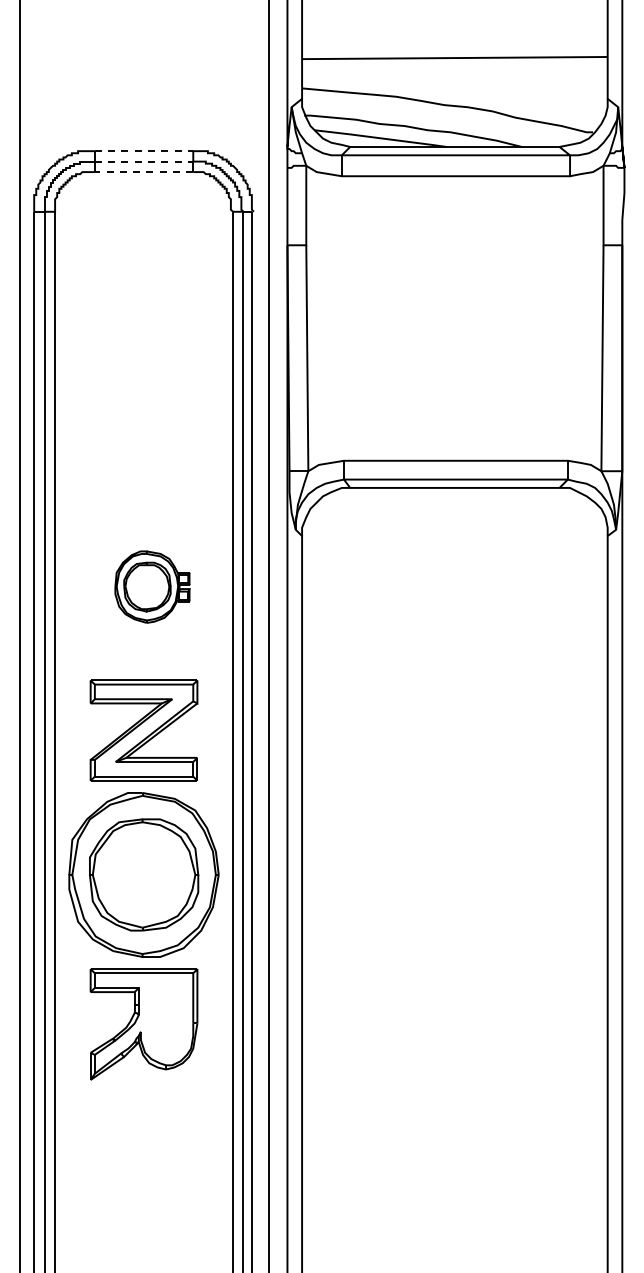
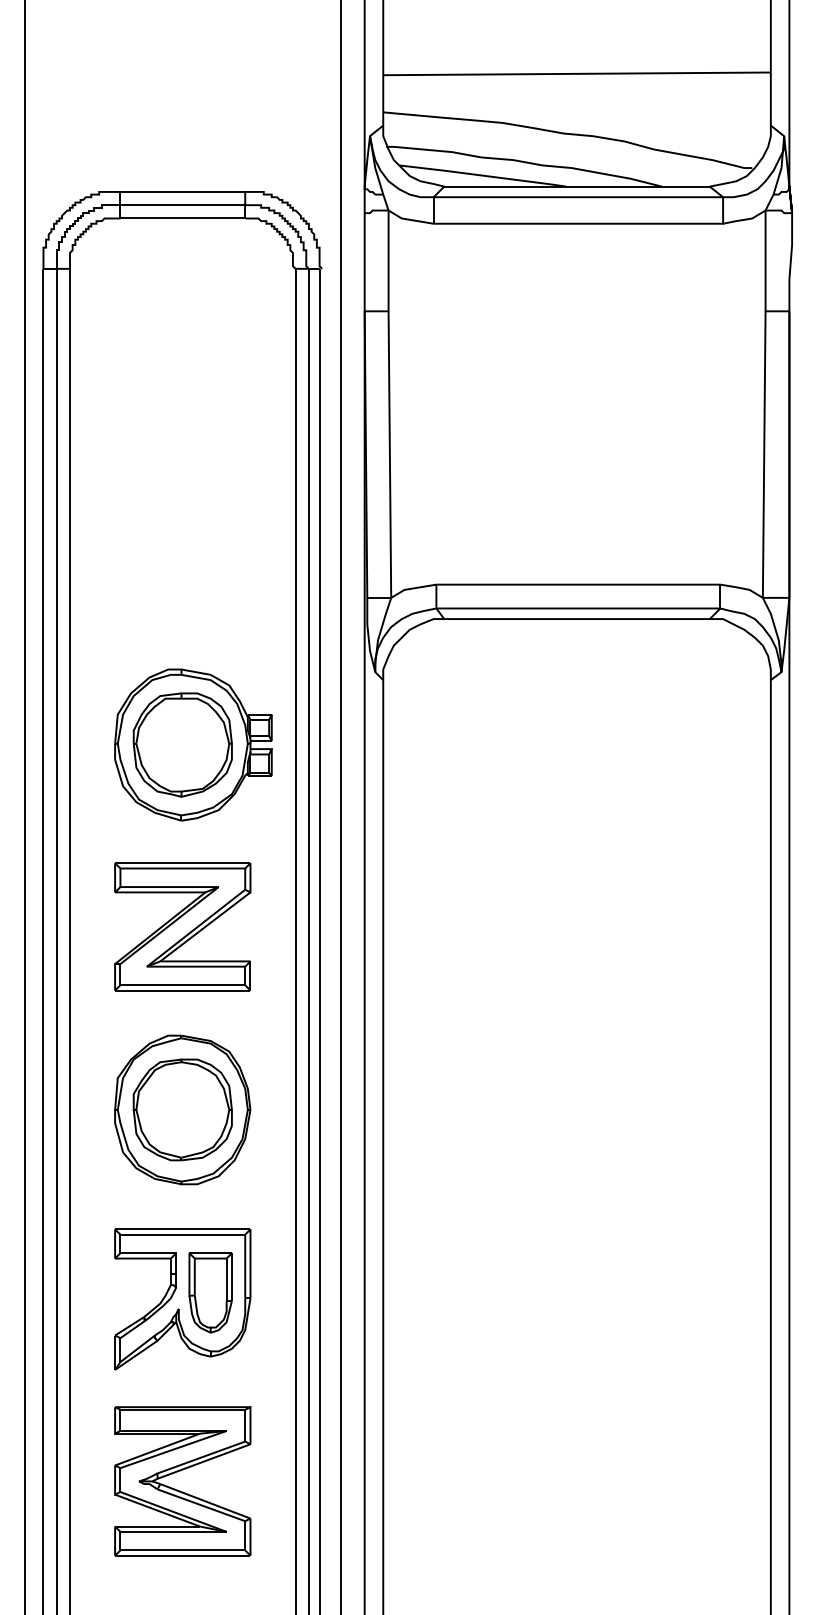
line: (144, 151) -> (183, 192), dashed -> solid
line: (144, 161) -> (183, 205), dashed -> solid
line: (143, 172) -> (182, 219), dashed -> solid
part: (152, 586) -> (193, 744), size x1.67
part: (143, 874) -> (182, 1109), size x0.71
part: (165, 1019) -> (210, 1293), added
part: (139, 1161) -> (177, 1473), added

